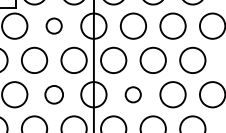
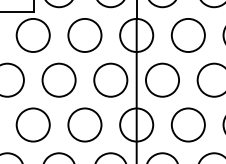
part: (53, 25) -> (83, 34), size x1.67
part: (53, 94) -> (83, 124), size x1.43
part: (132, 94) -> (187, 124), size x1.67

